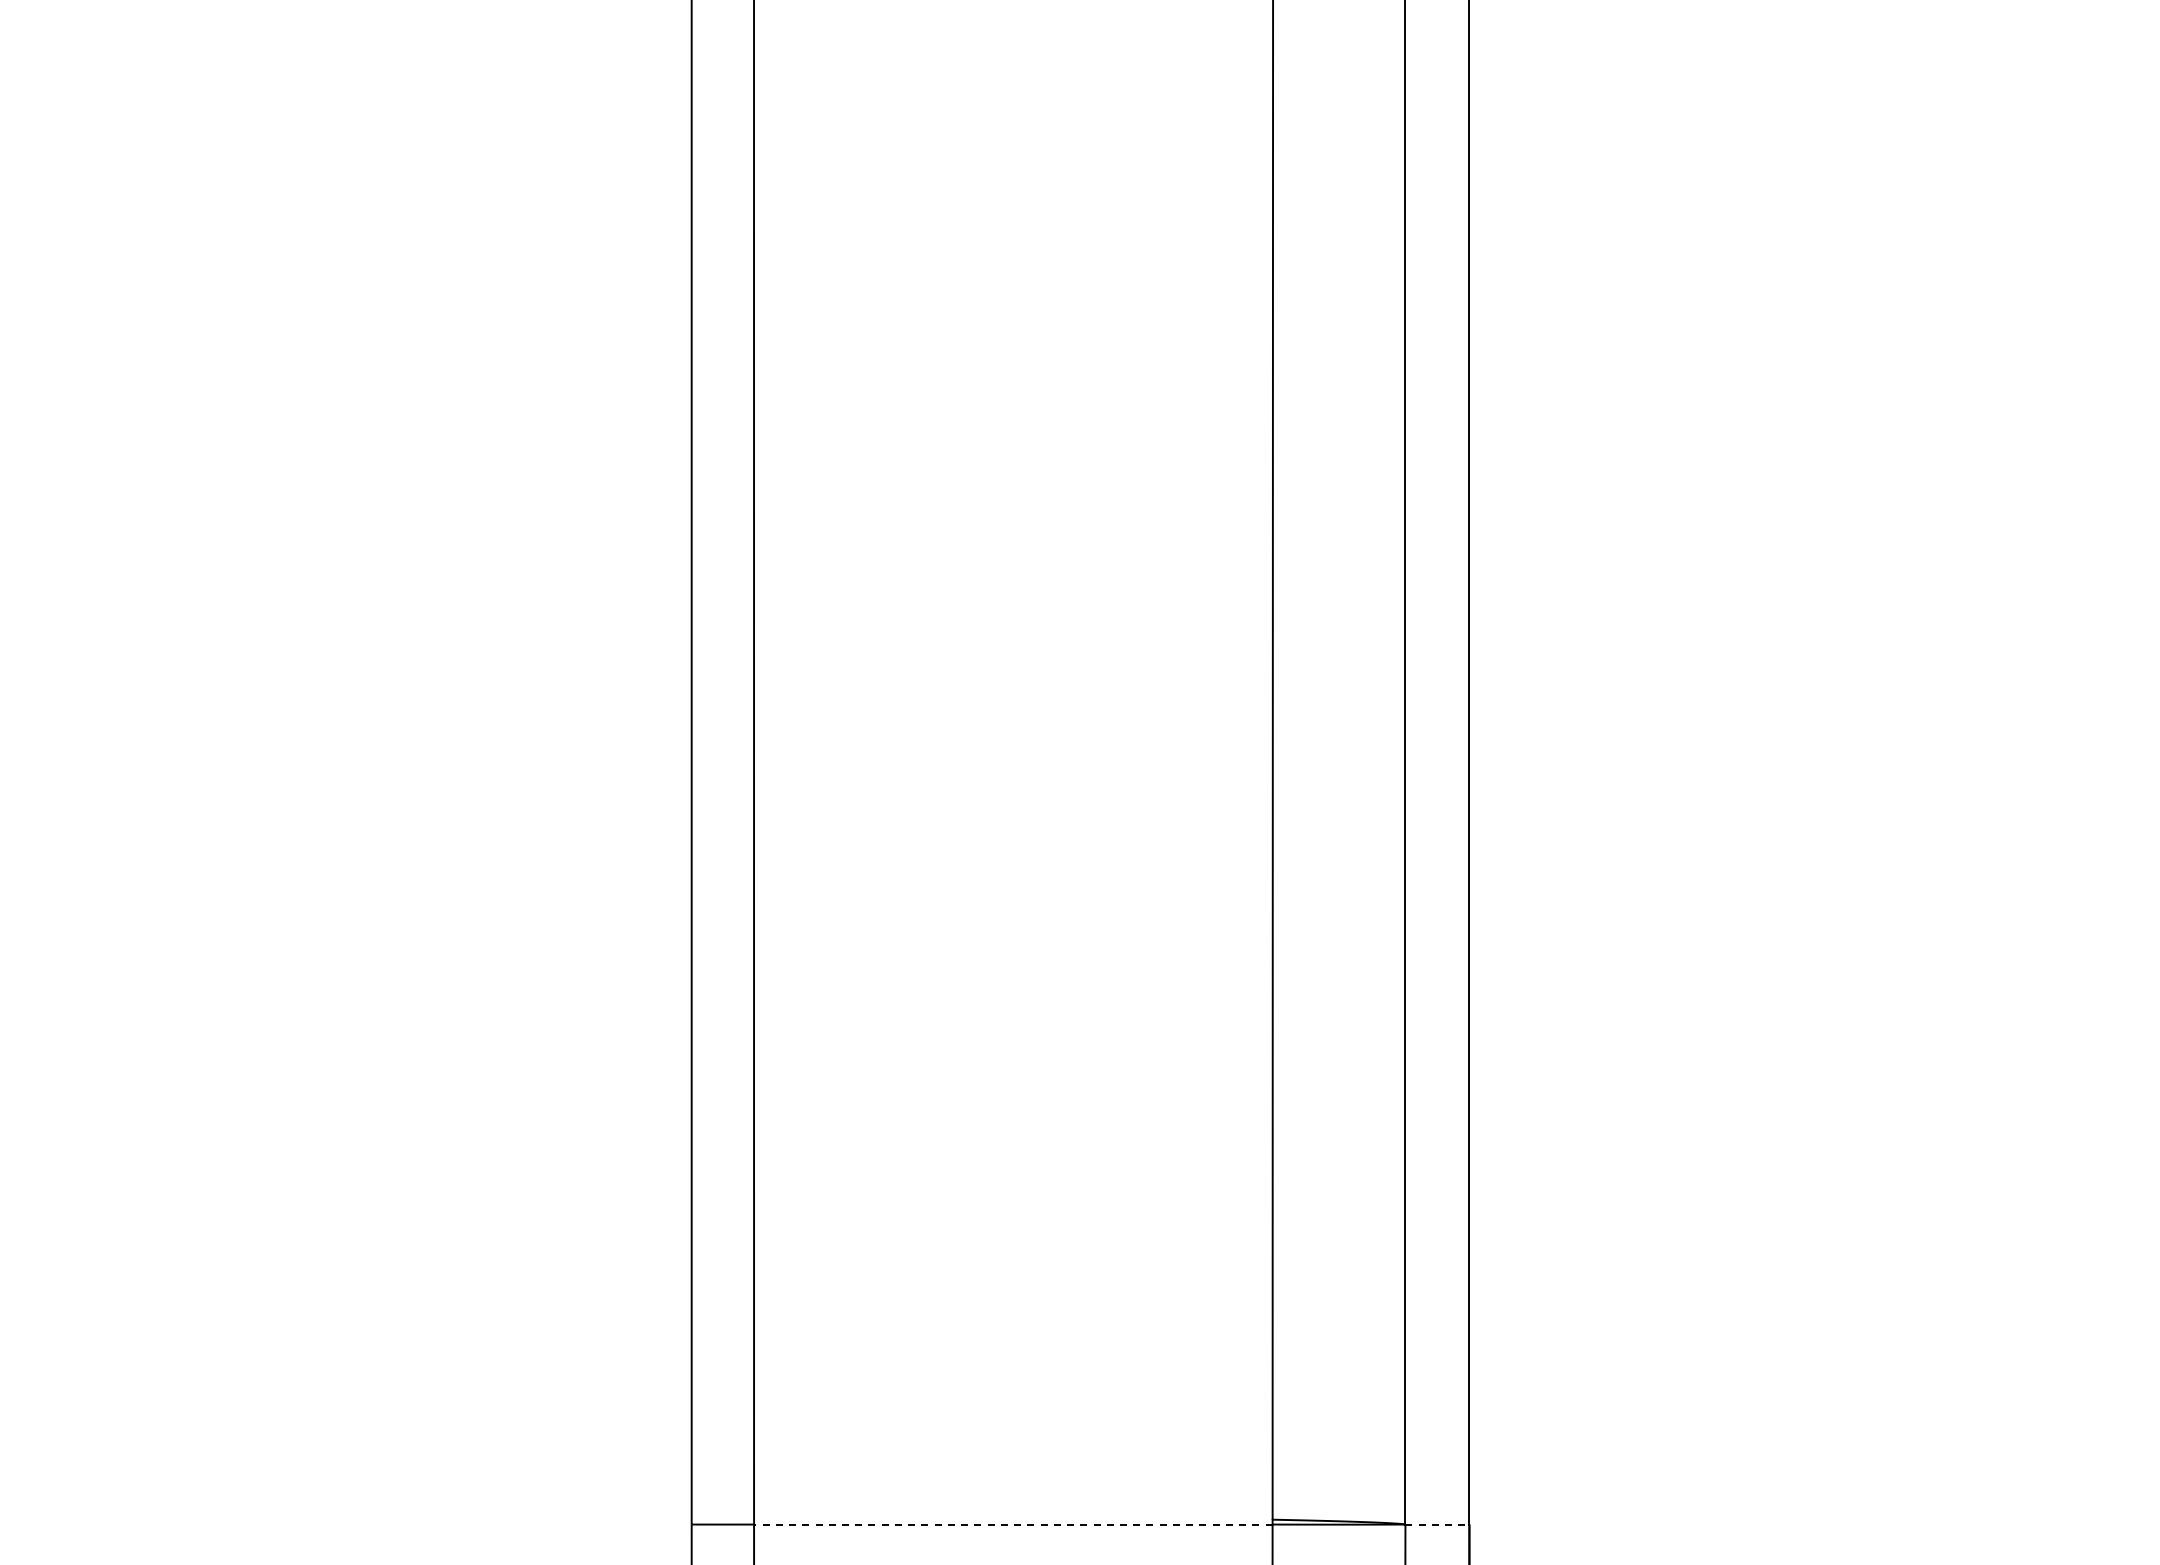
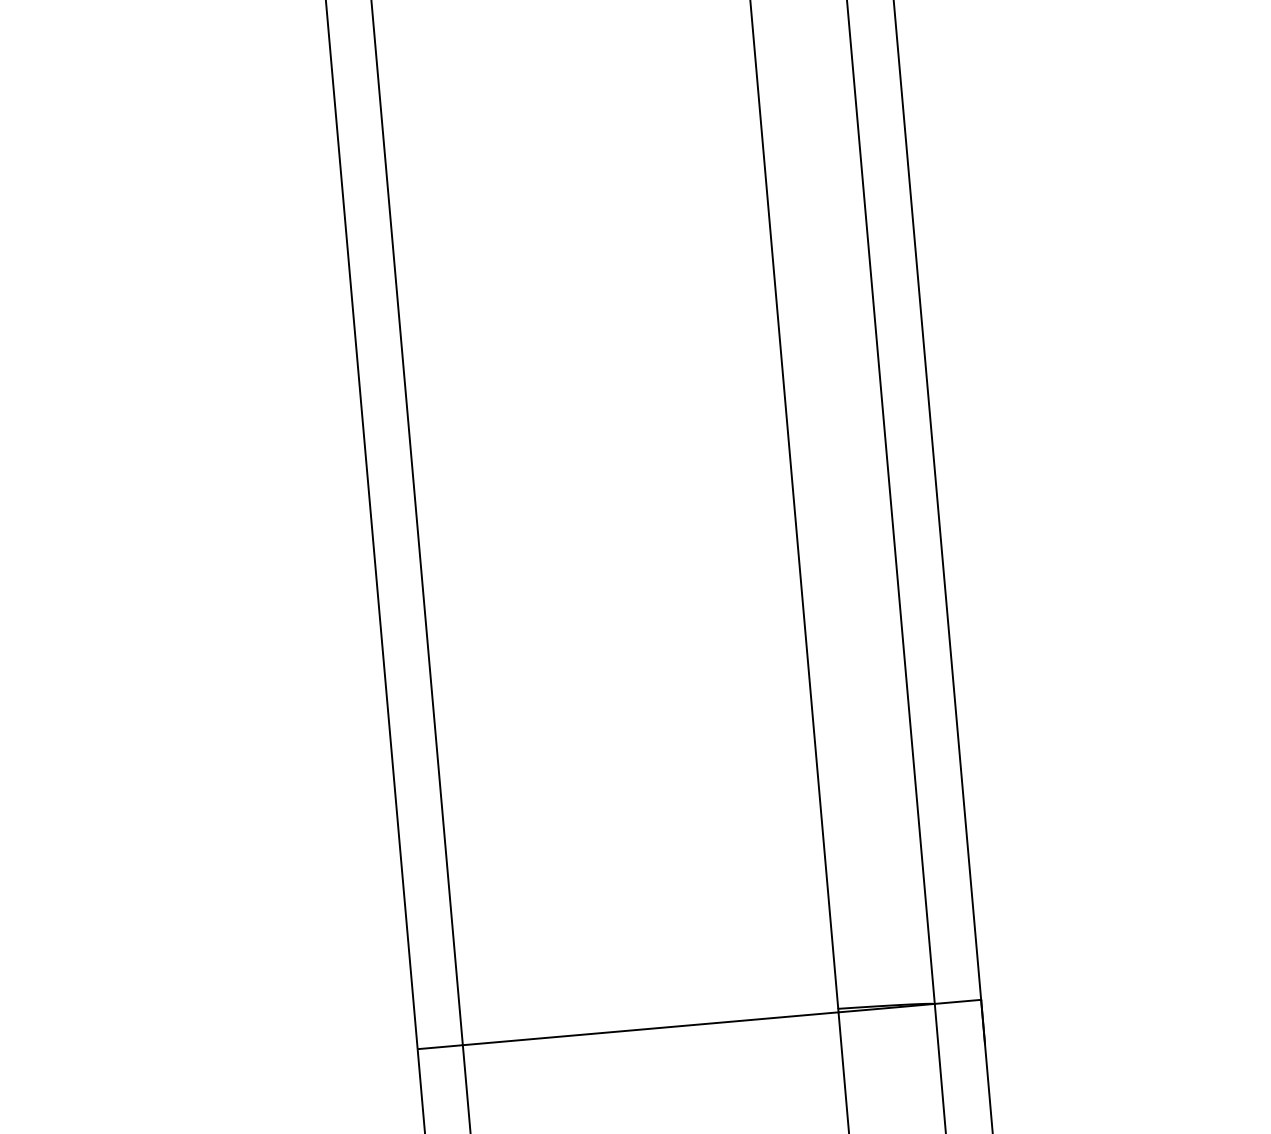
line: (1012, 1524) -> (650, 1028), dashed -> solid
line: (1437, 1524) -> (958, 1001), dashed -> solid

